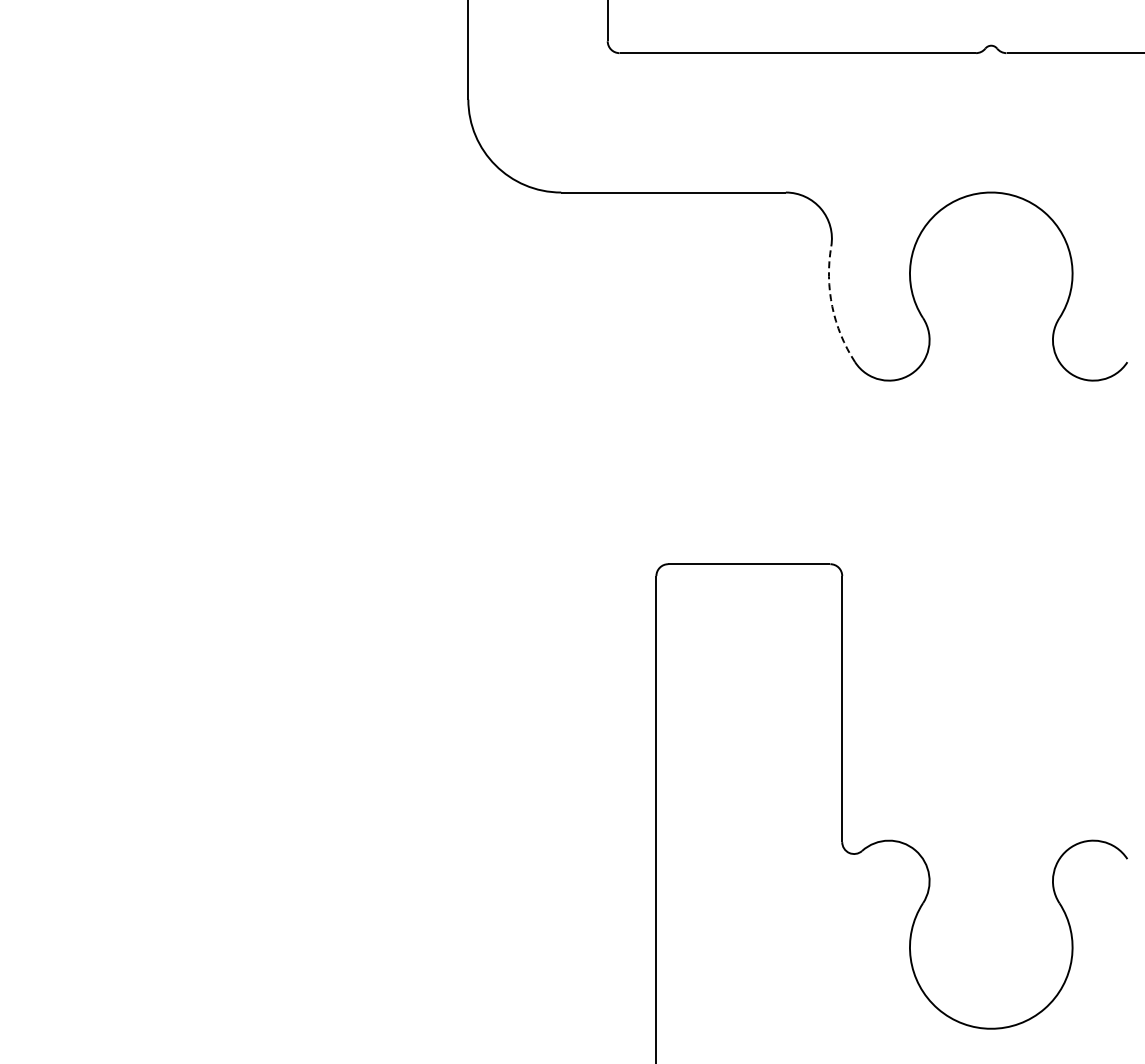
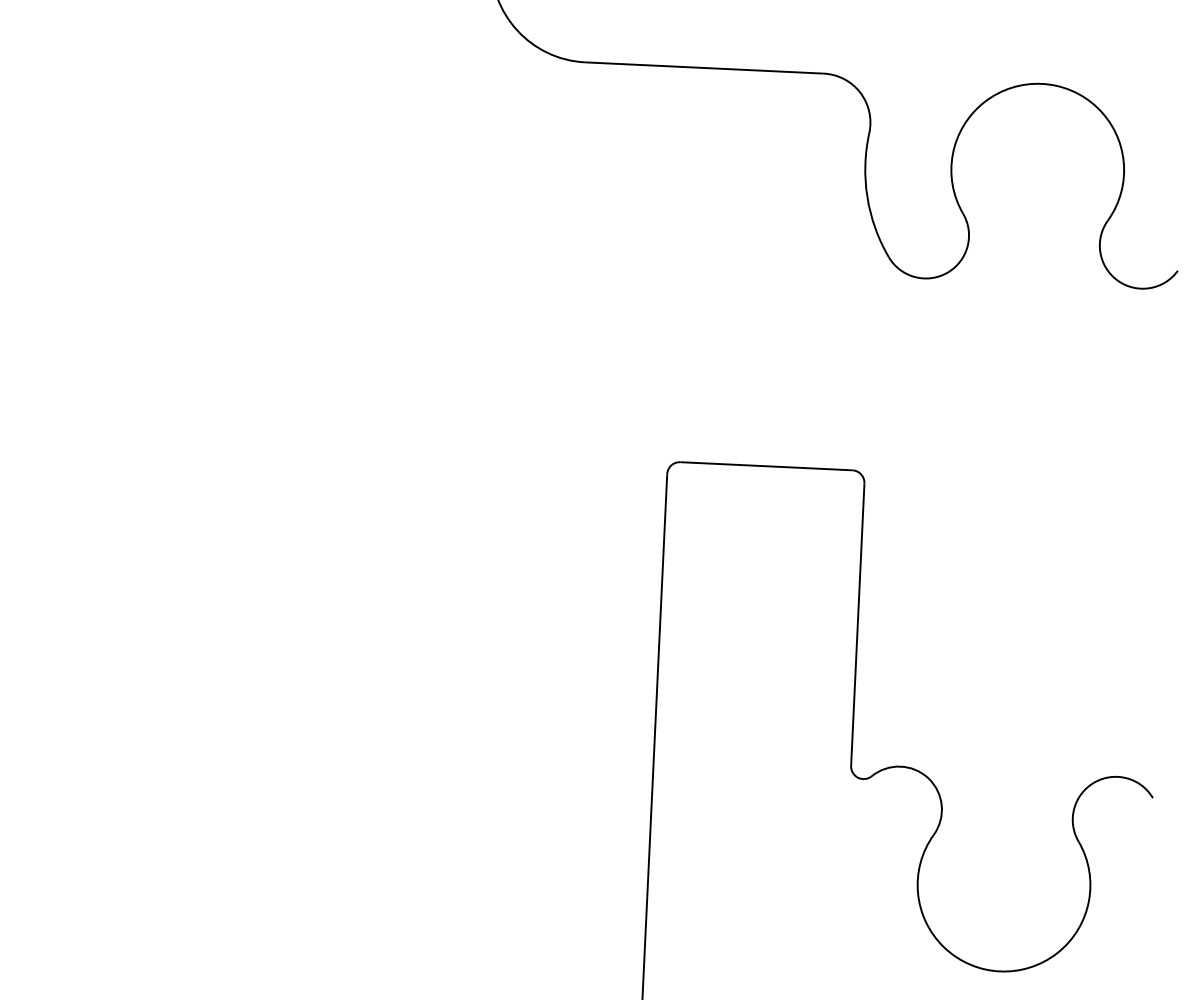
arc: (832, 306) -> (867, 196), dashed -> solid

